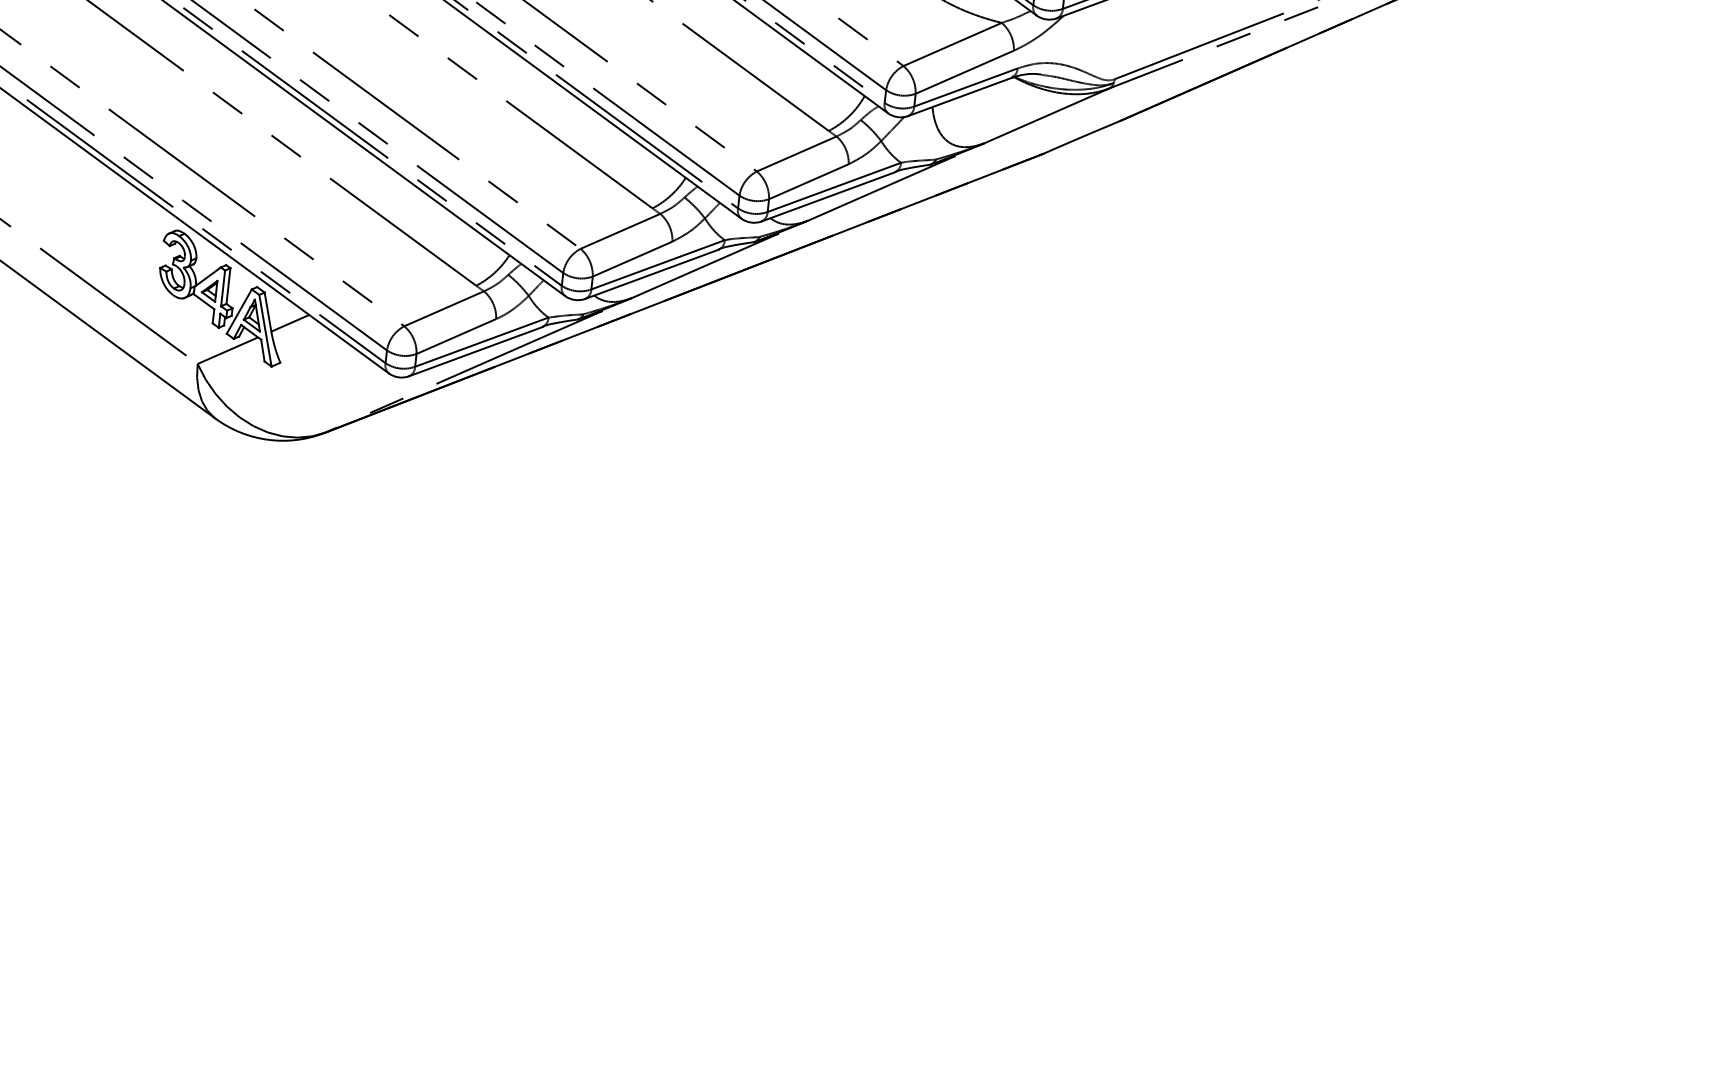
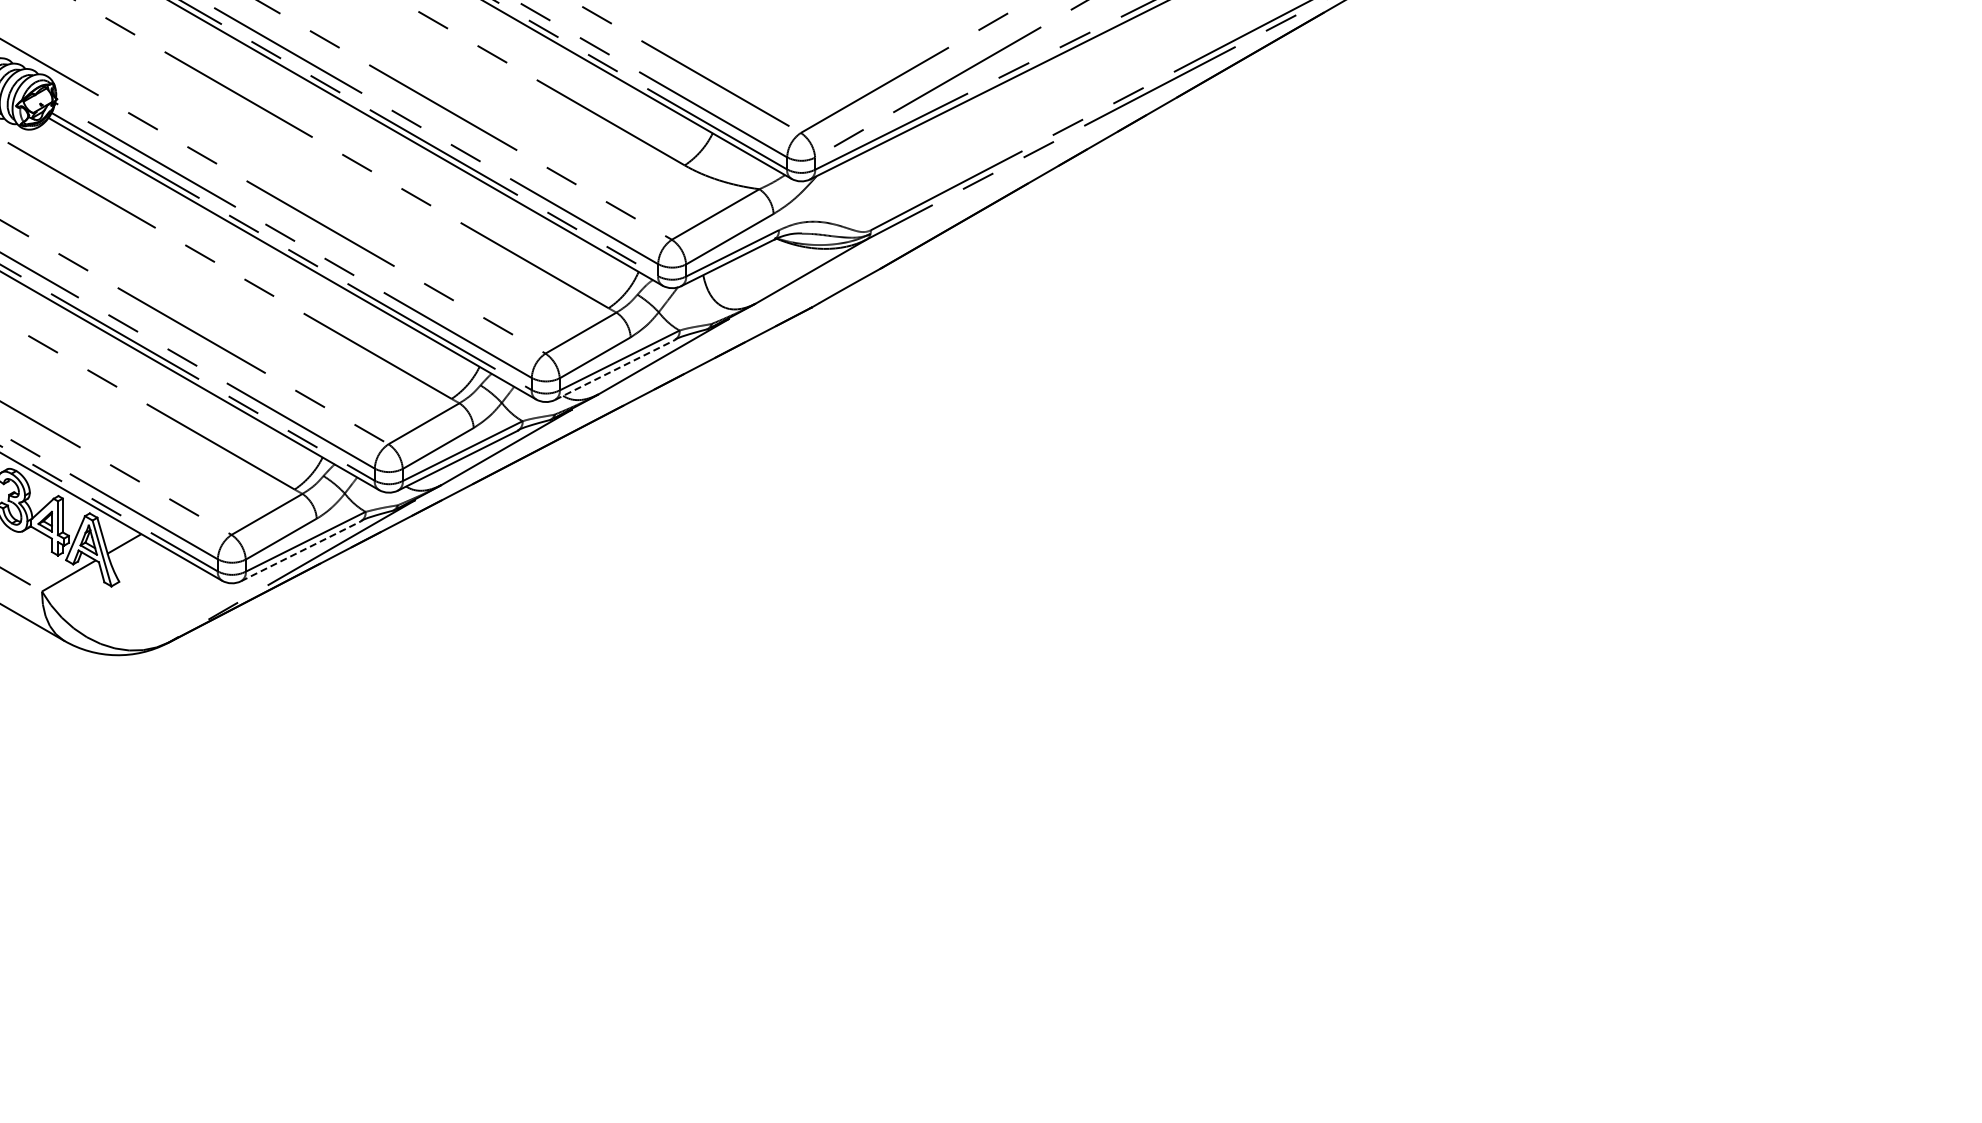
line: (827, 197) -> (614, 370), solid -> dashed
line: (476, 351) -> (301, 551), solid -> dashed

